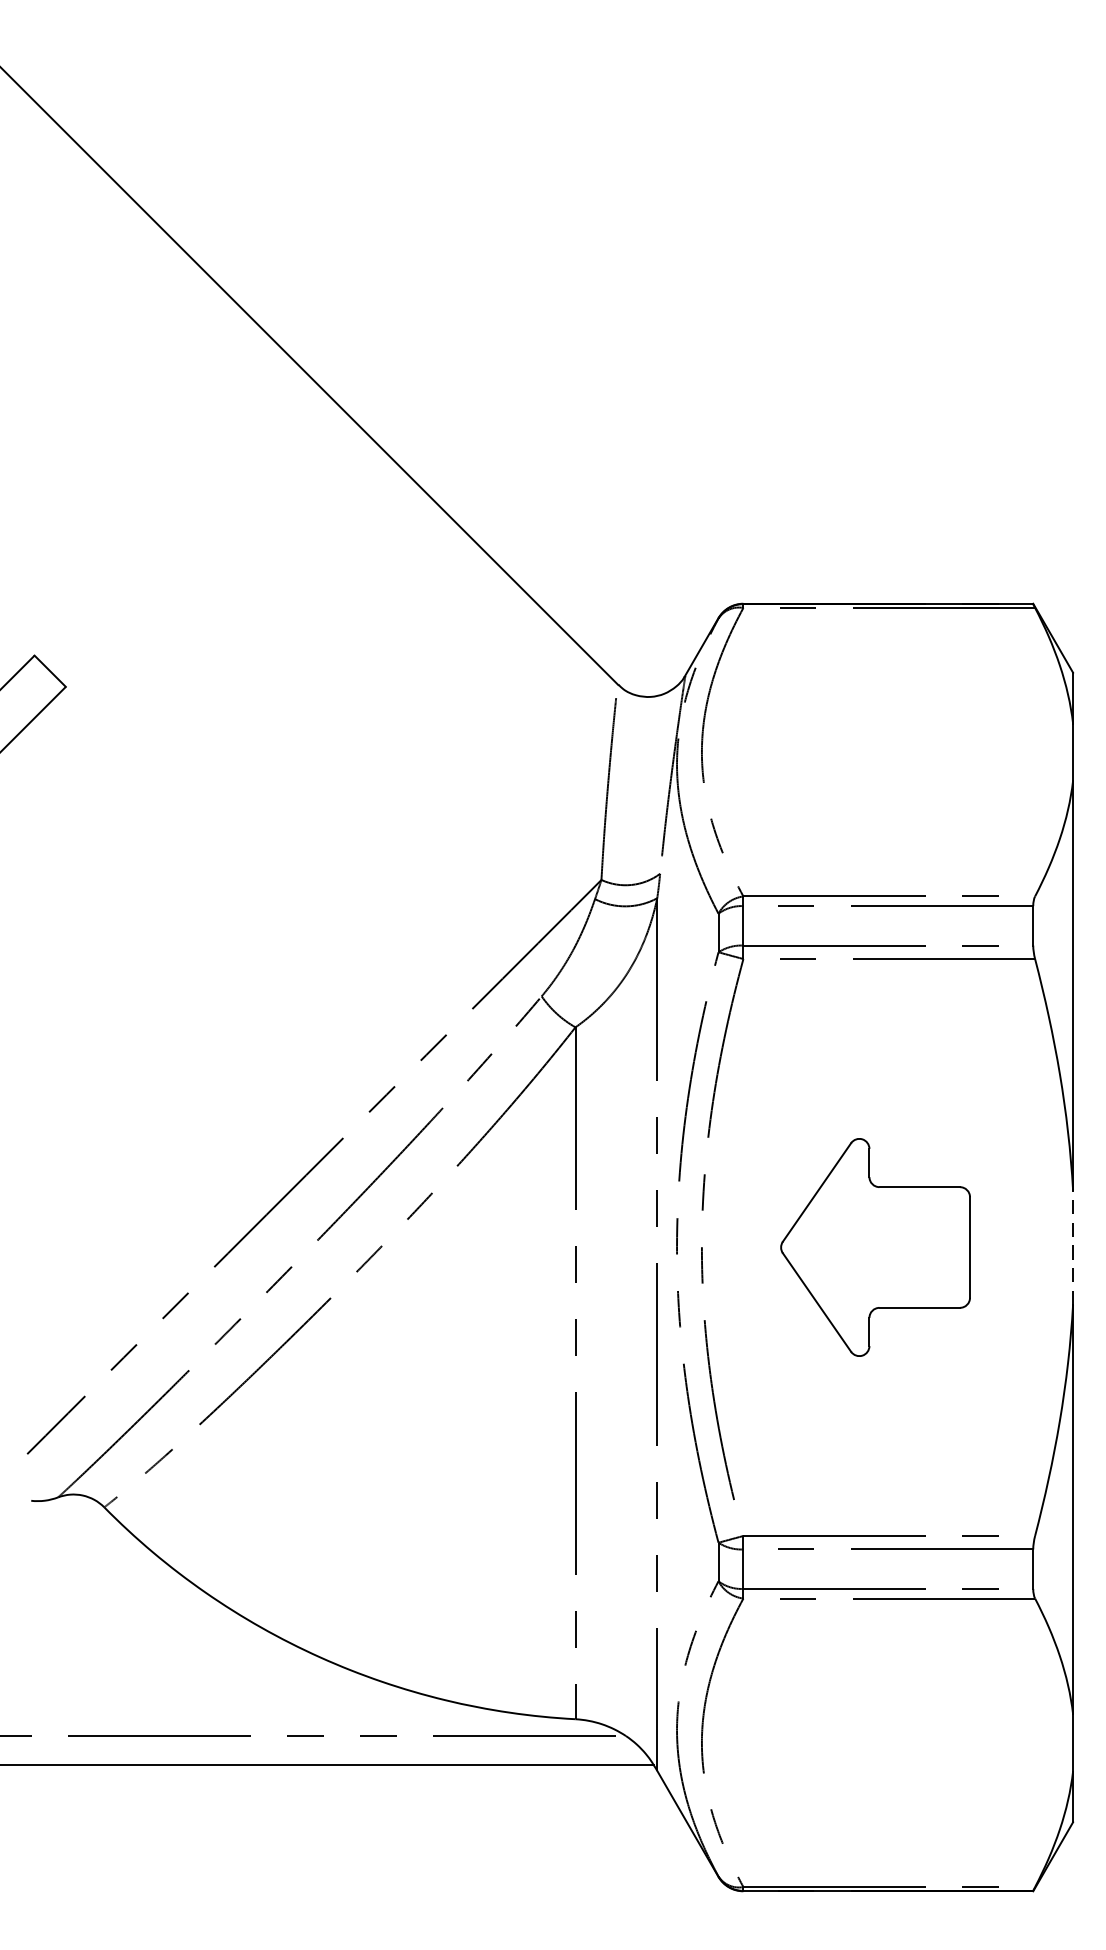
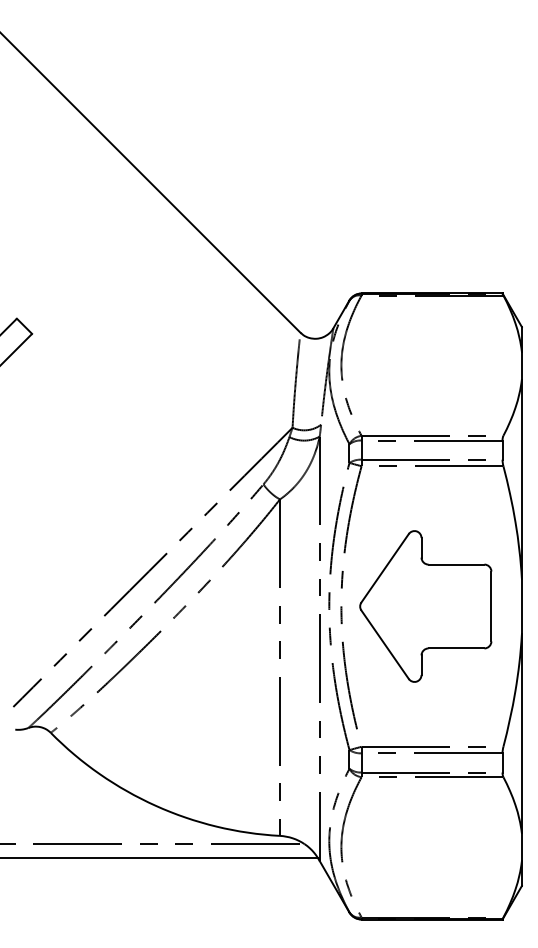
part: (874, 1247) -> (425, 606), size x1.43
line: (1072, 1247) -> (521, 606), dashed -> solid

